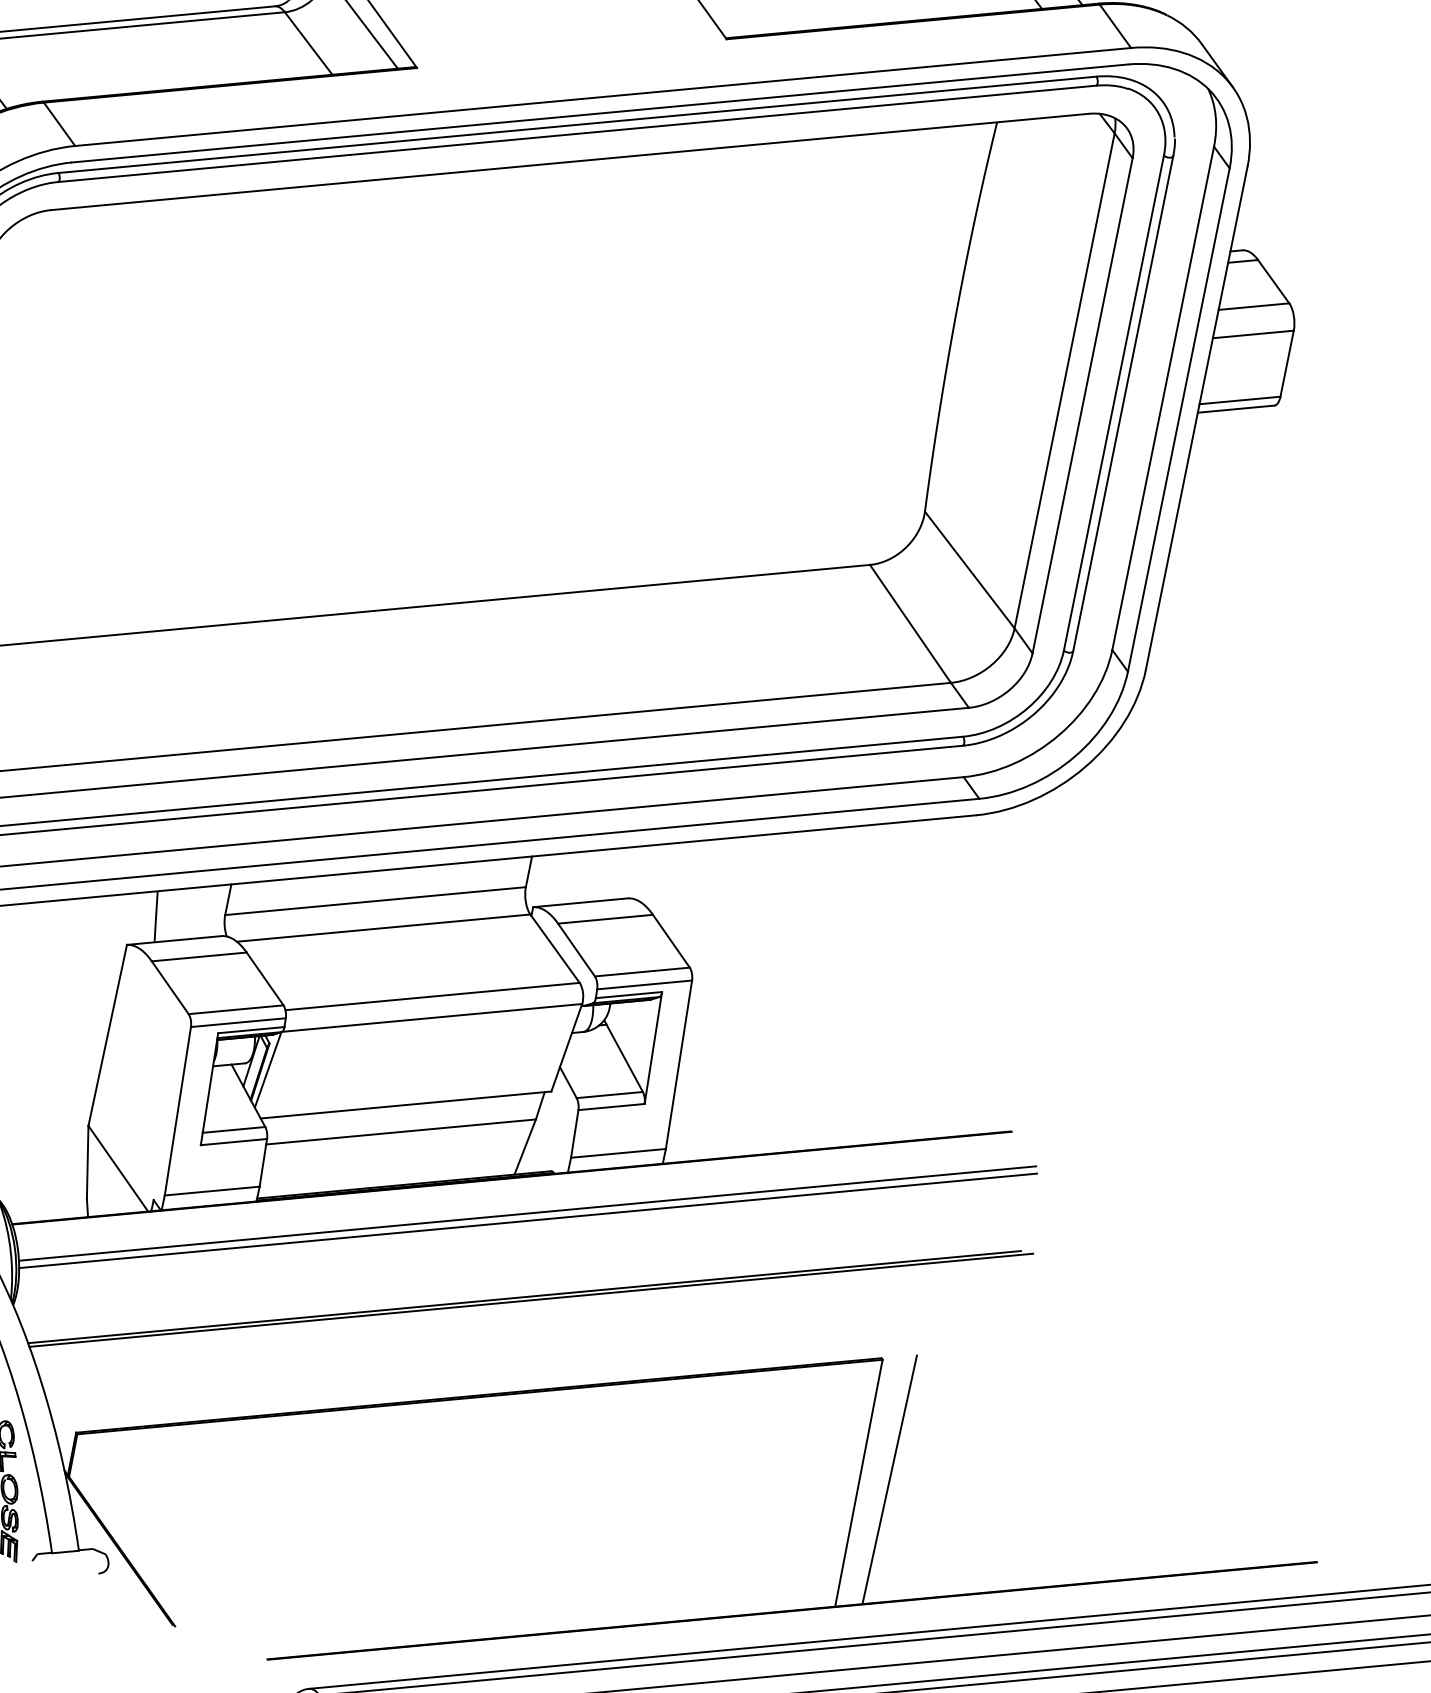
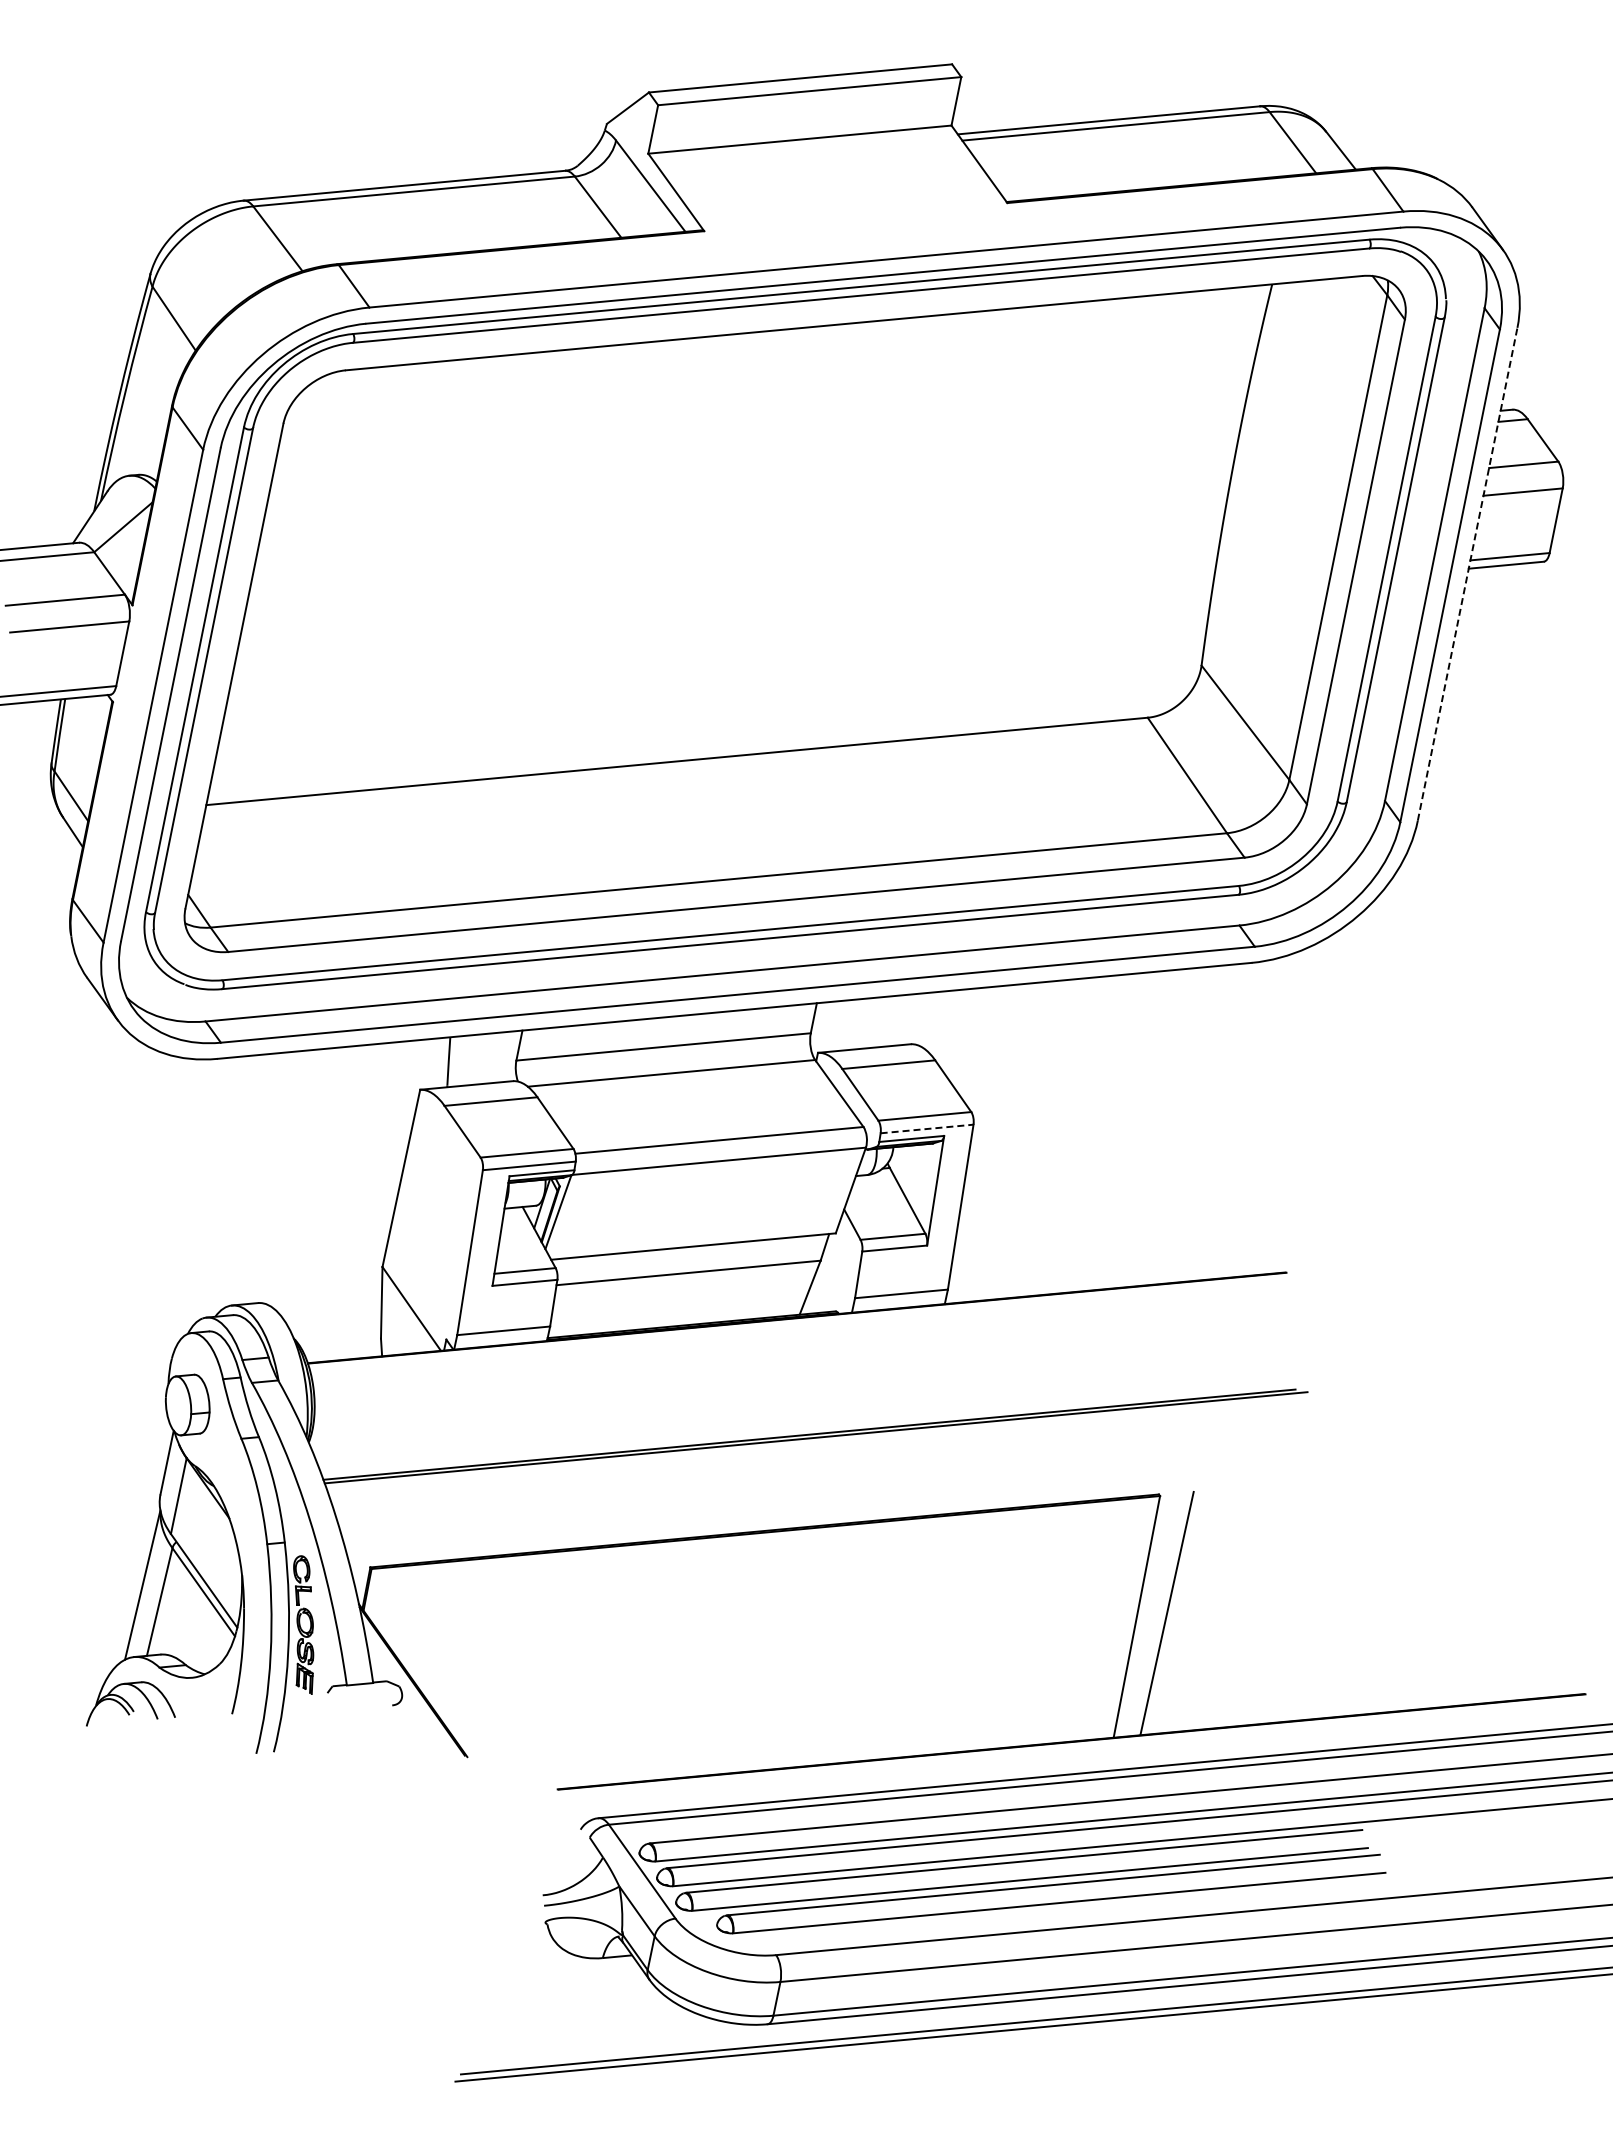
line: (1196, 417) -> (1467, 573), solid -> dashed
line: (645, 985) -> (927, 1129), solid -> dashed
line: (527, 1213) -> (812, 1352), removed
line: (527, 1220) -> (812, 1359), removed

